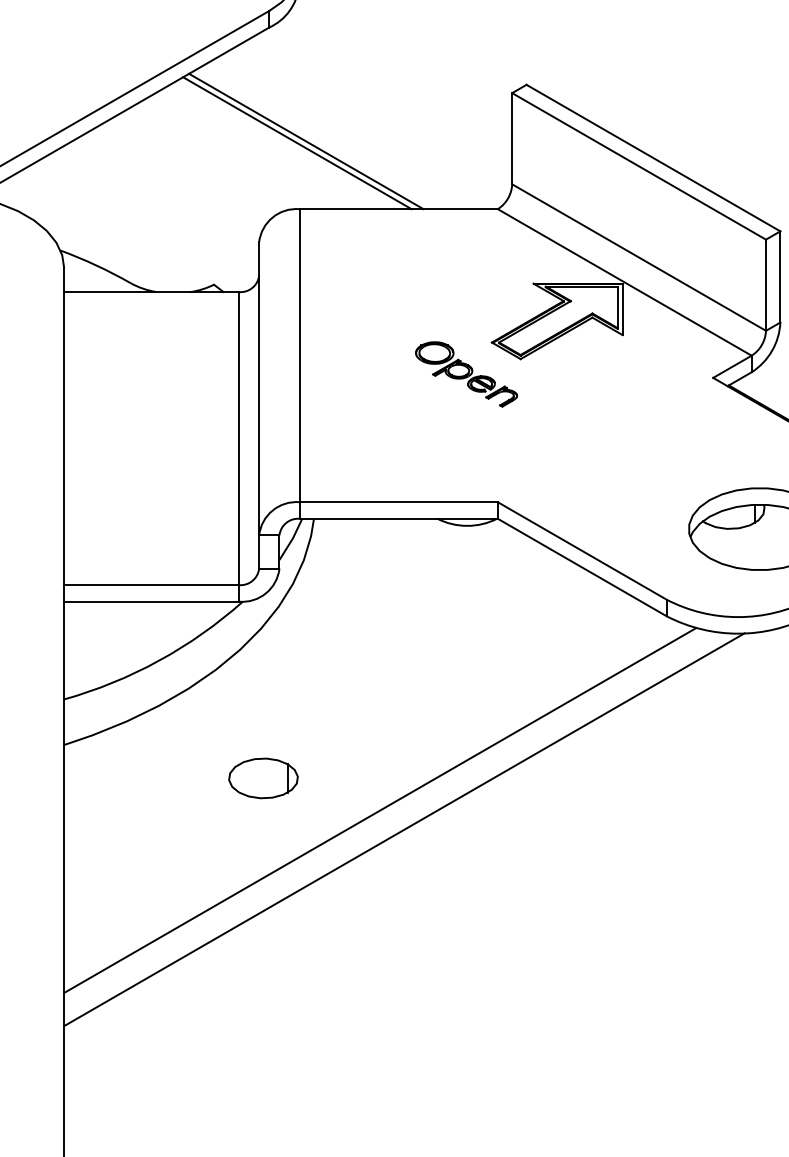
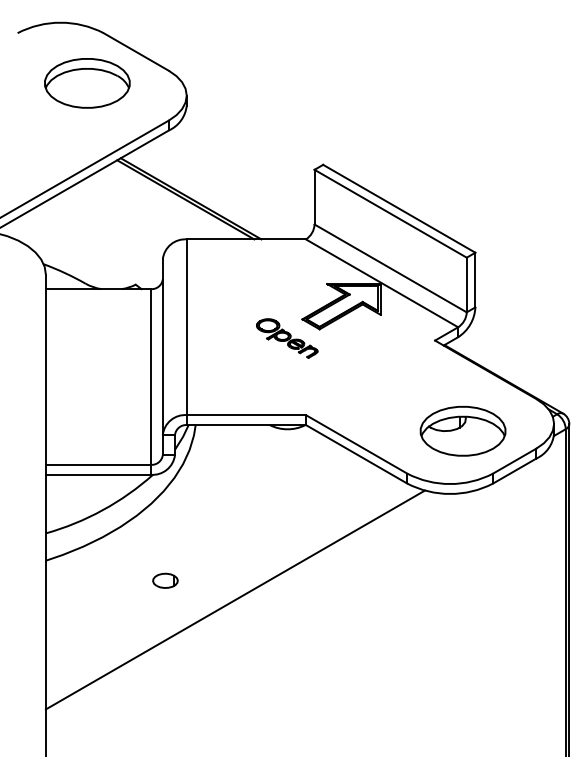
part: (263, 777) -> (165, 580), size x0.6
line: (403, 829) -> (249, 611), removed

